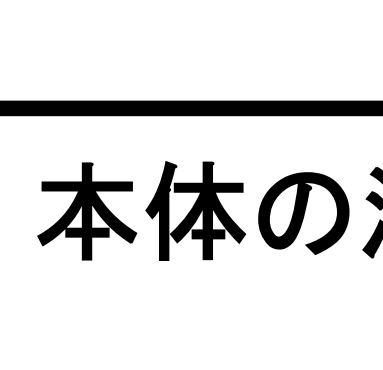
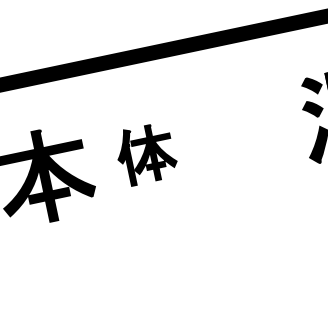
part: (195, 210) -> (145, 153), size x0.6
part: (303, 213) -> (247, 135), removed

